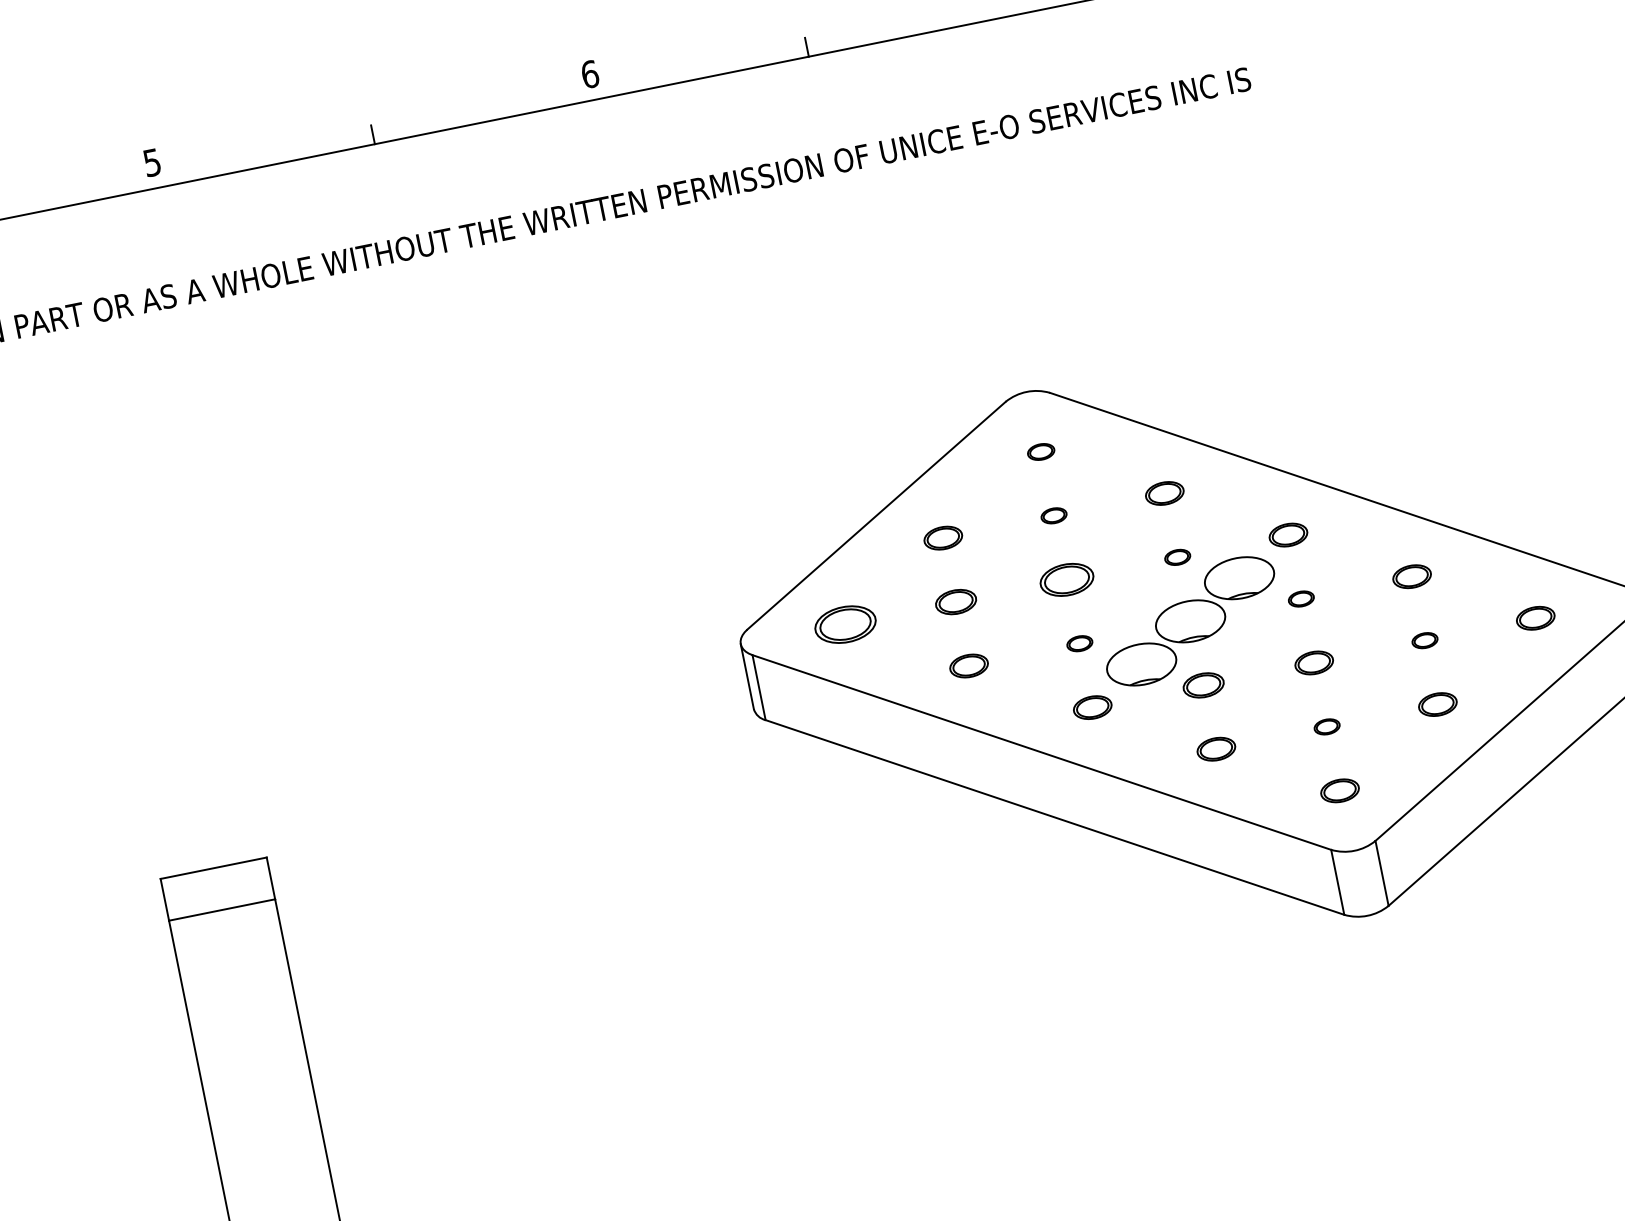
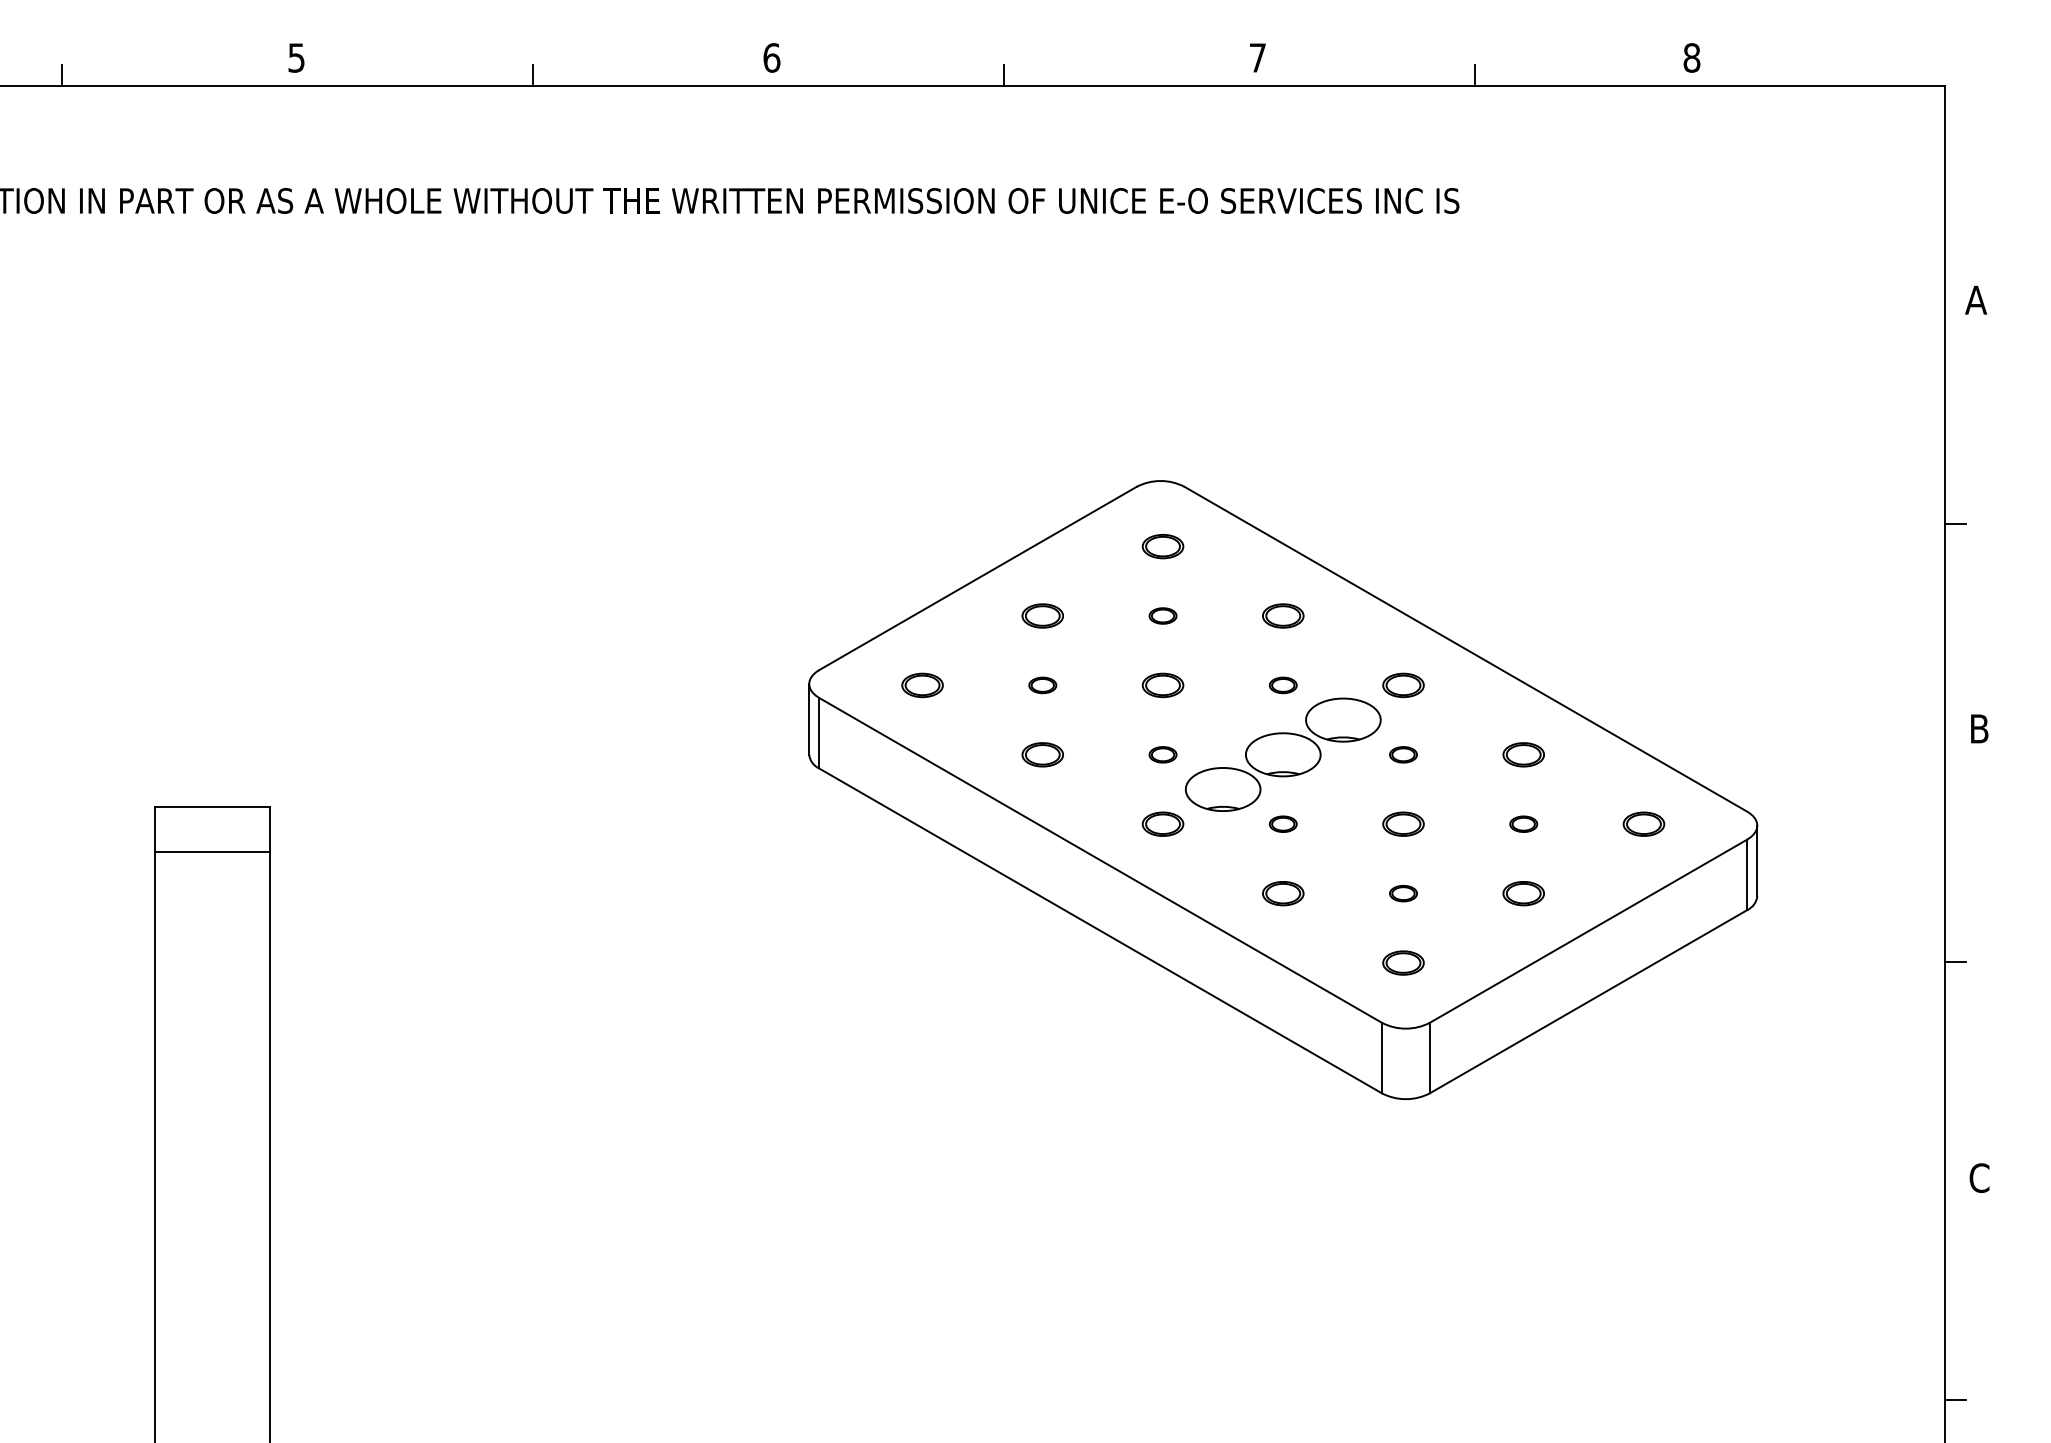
part: (1040, 451) -> (1162, 546), size x1.43
part: (1066, 579) -> (1162, 684), size x0.71
part: (955, 602) -> (1042, 685), size x0.62
part: (845, 623) -> (922, 684), size x0.62
part: (1202, 684) -> (1282, 823), size x0.62

